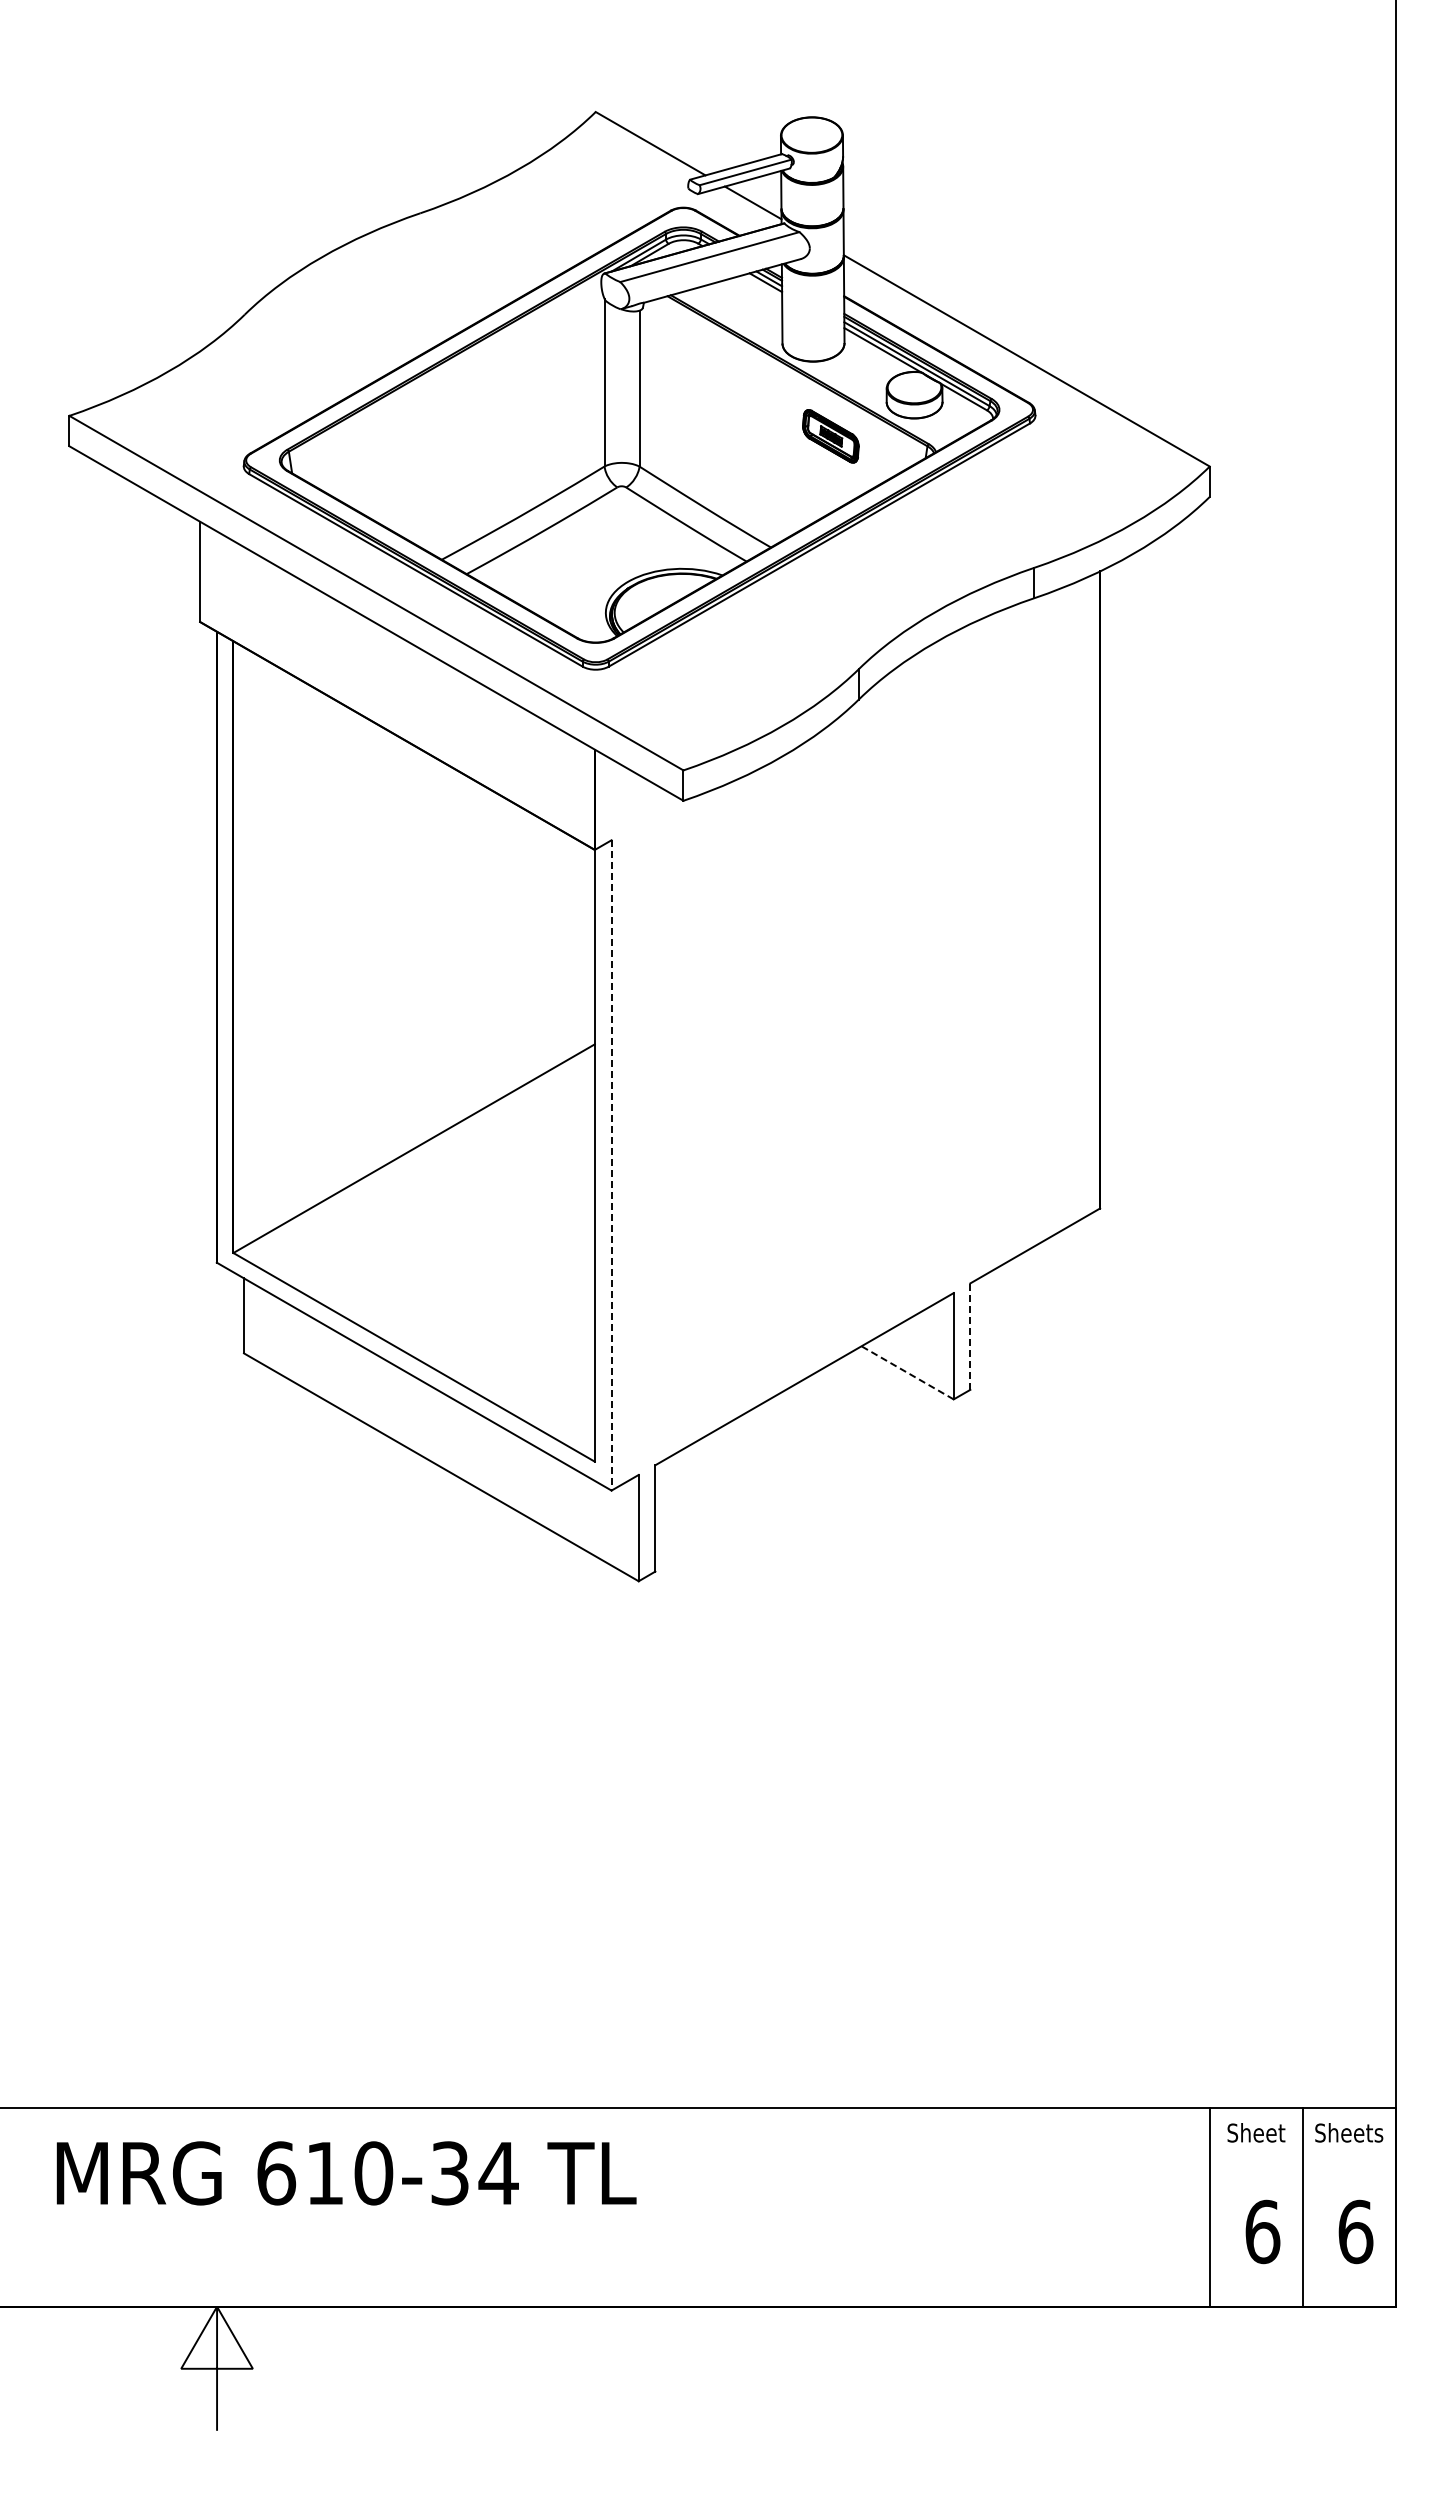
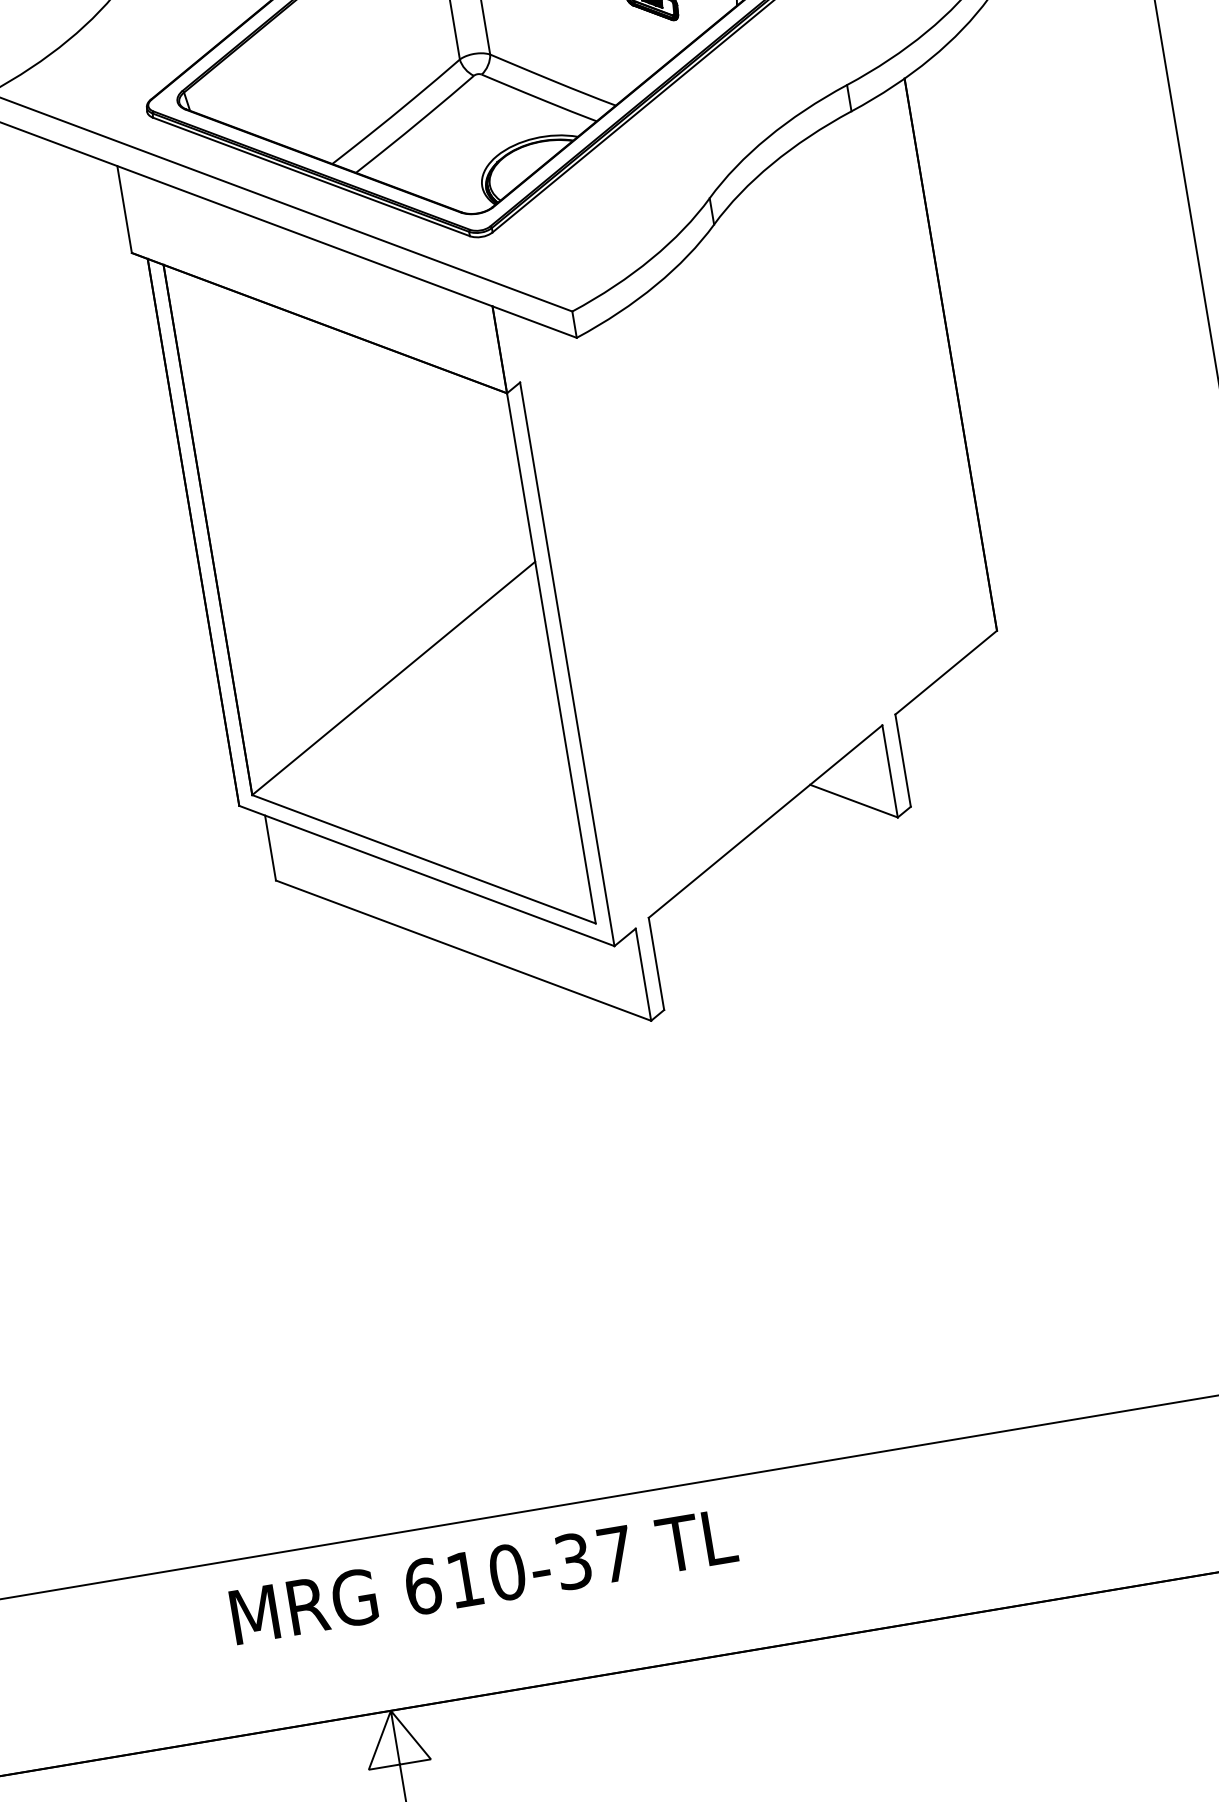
line: (611, 1165) -> (567, 664), dashed -> solid
line: (970, 1336) -> (903, 760), dashed -> solid
line: (907, 1372) -> (853, 800), dashed -> solid
text: (498, 2173) -> (615, 1554), 610-34 -> 610-37

